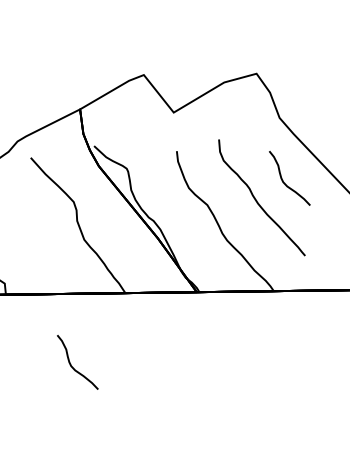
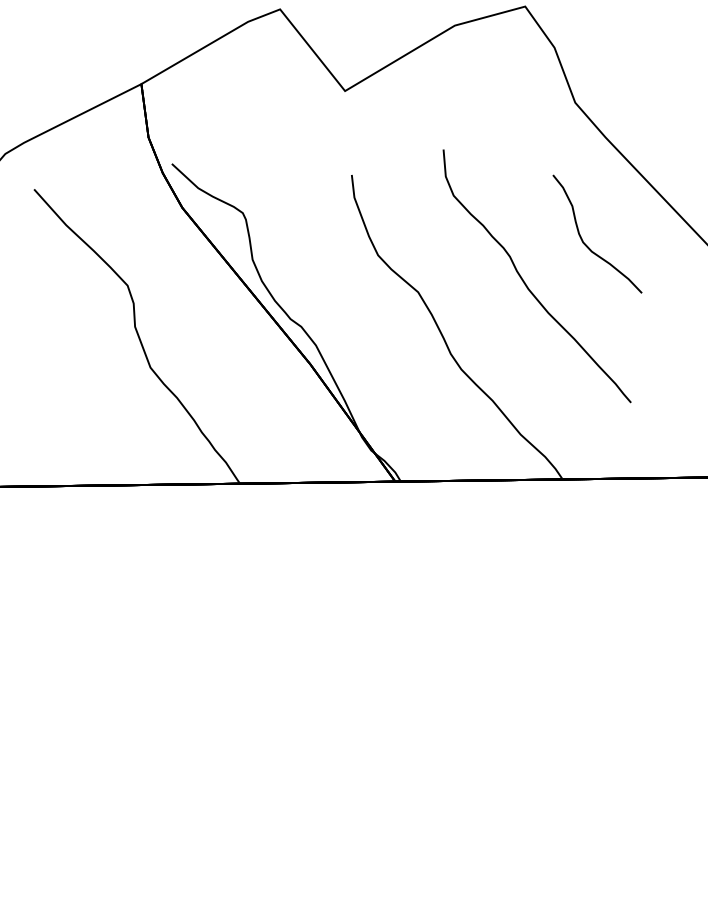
curve: (71, 364) -> (122, 638), removed

